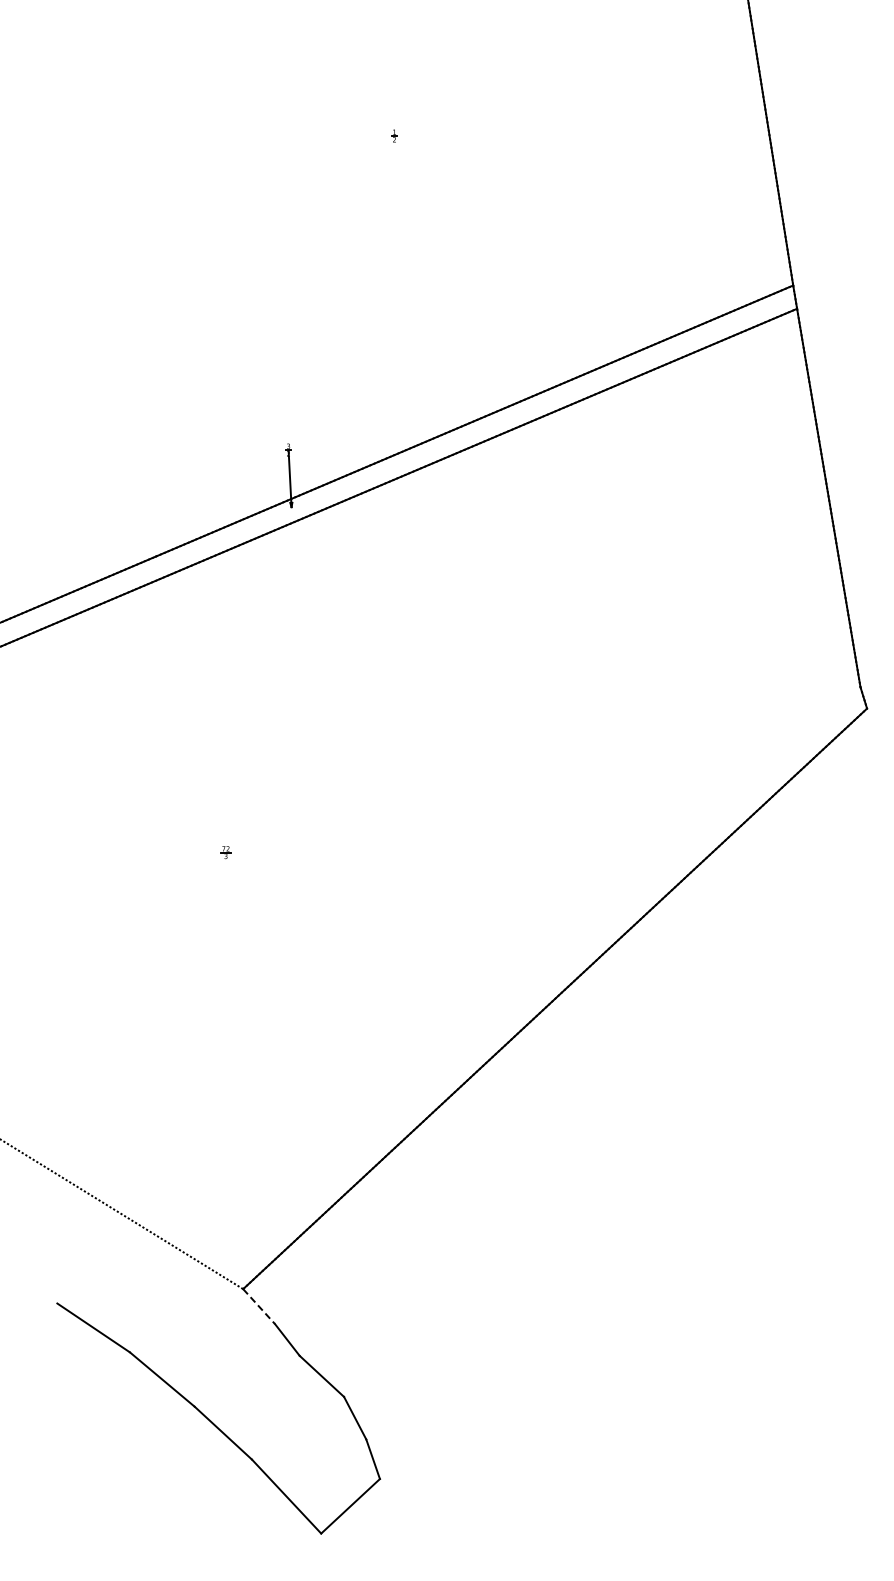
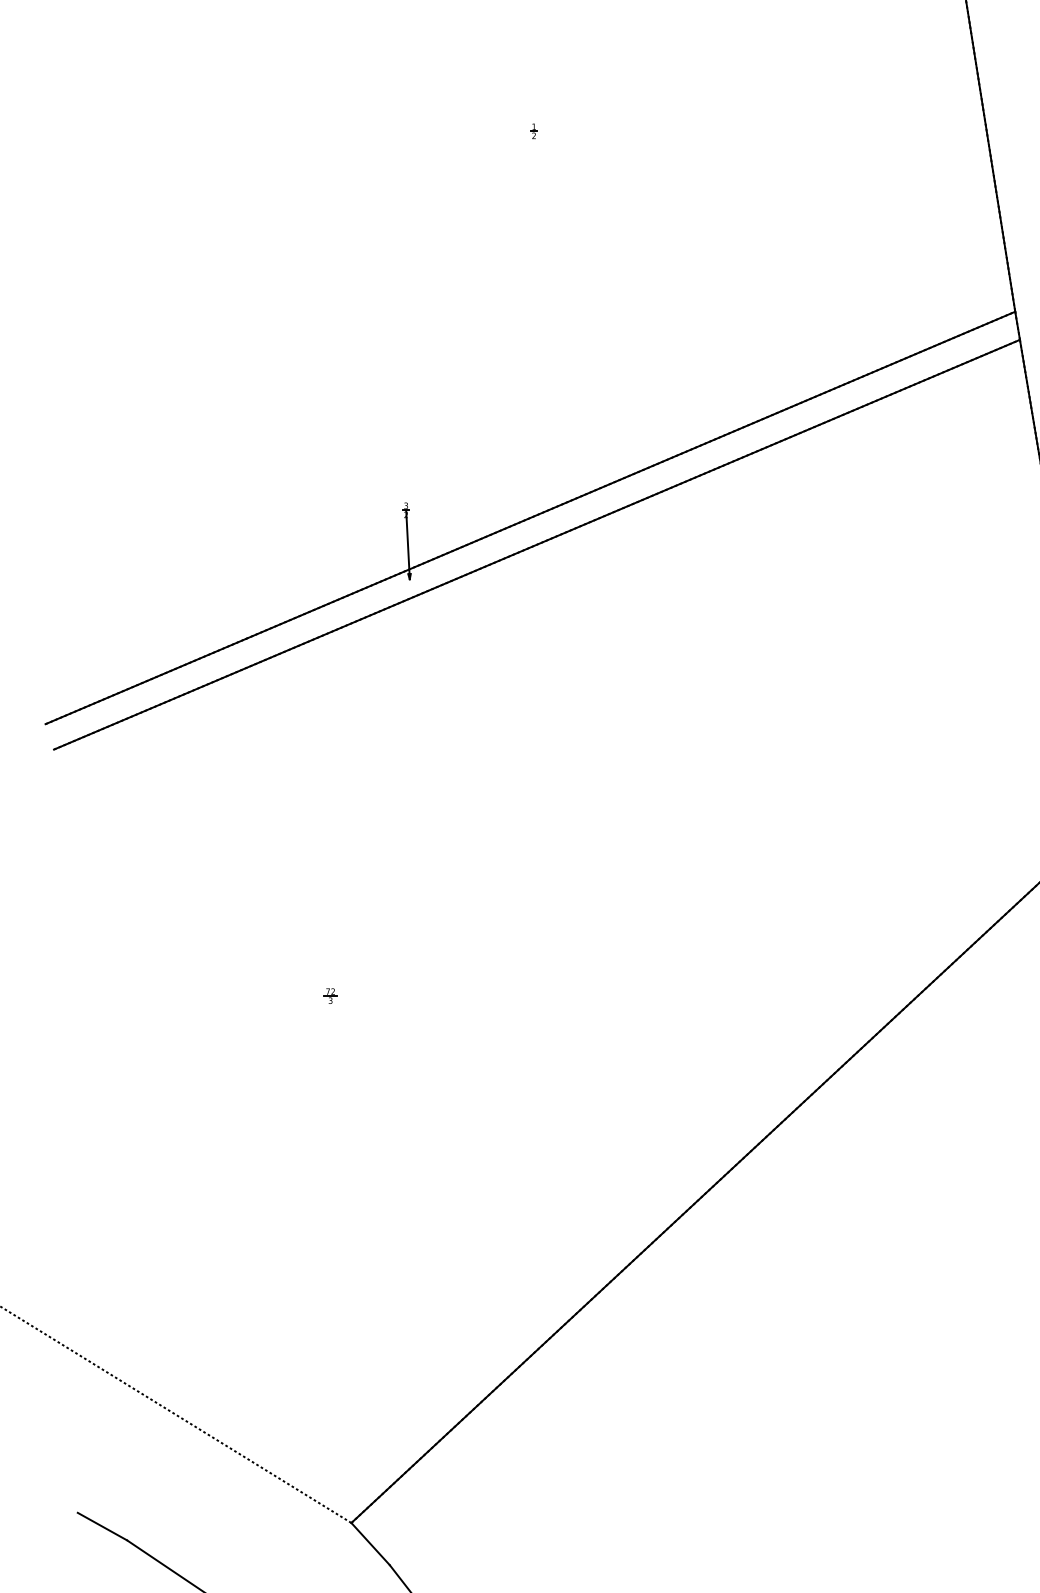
line: (36, 1291) -> (101, 1525), added
line: (259, 1306) -> (371, 1543), dashed -> solid

